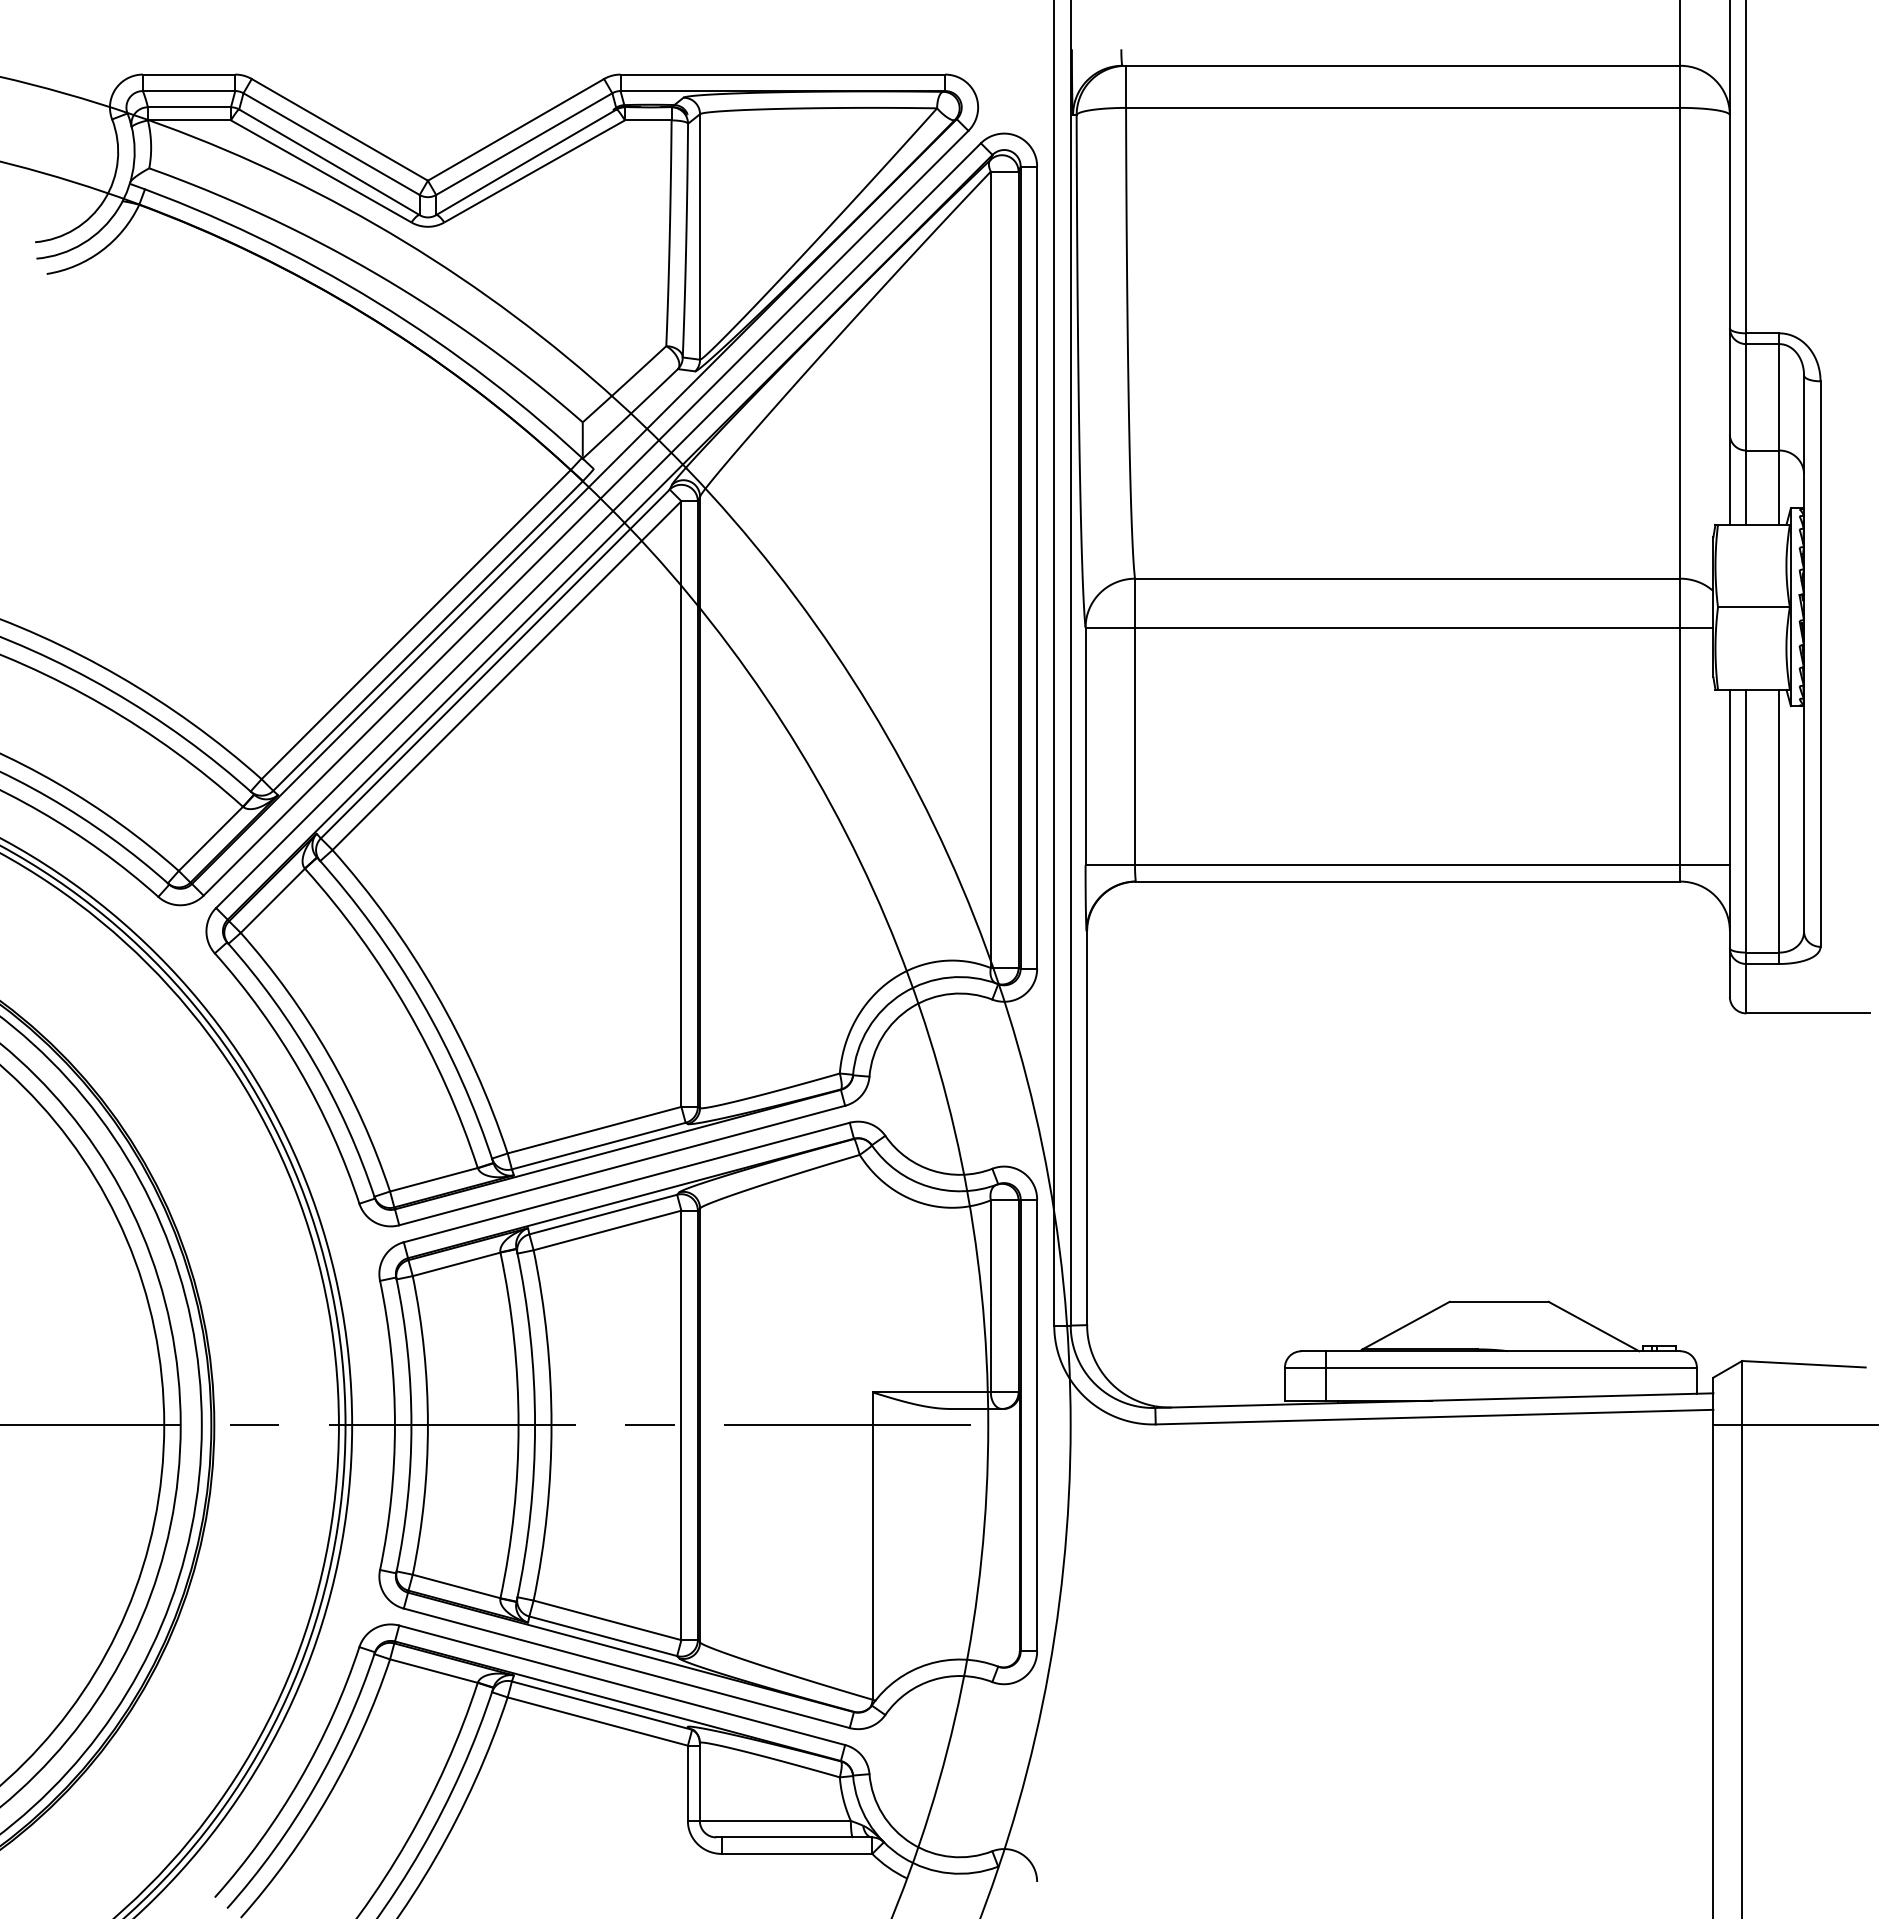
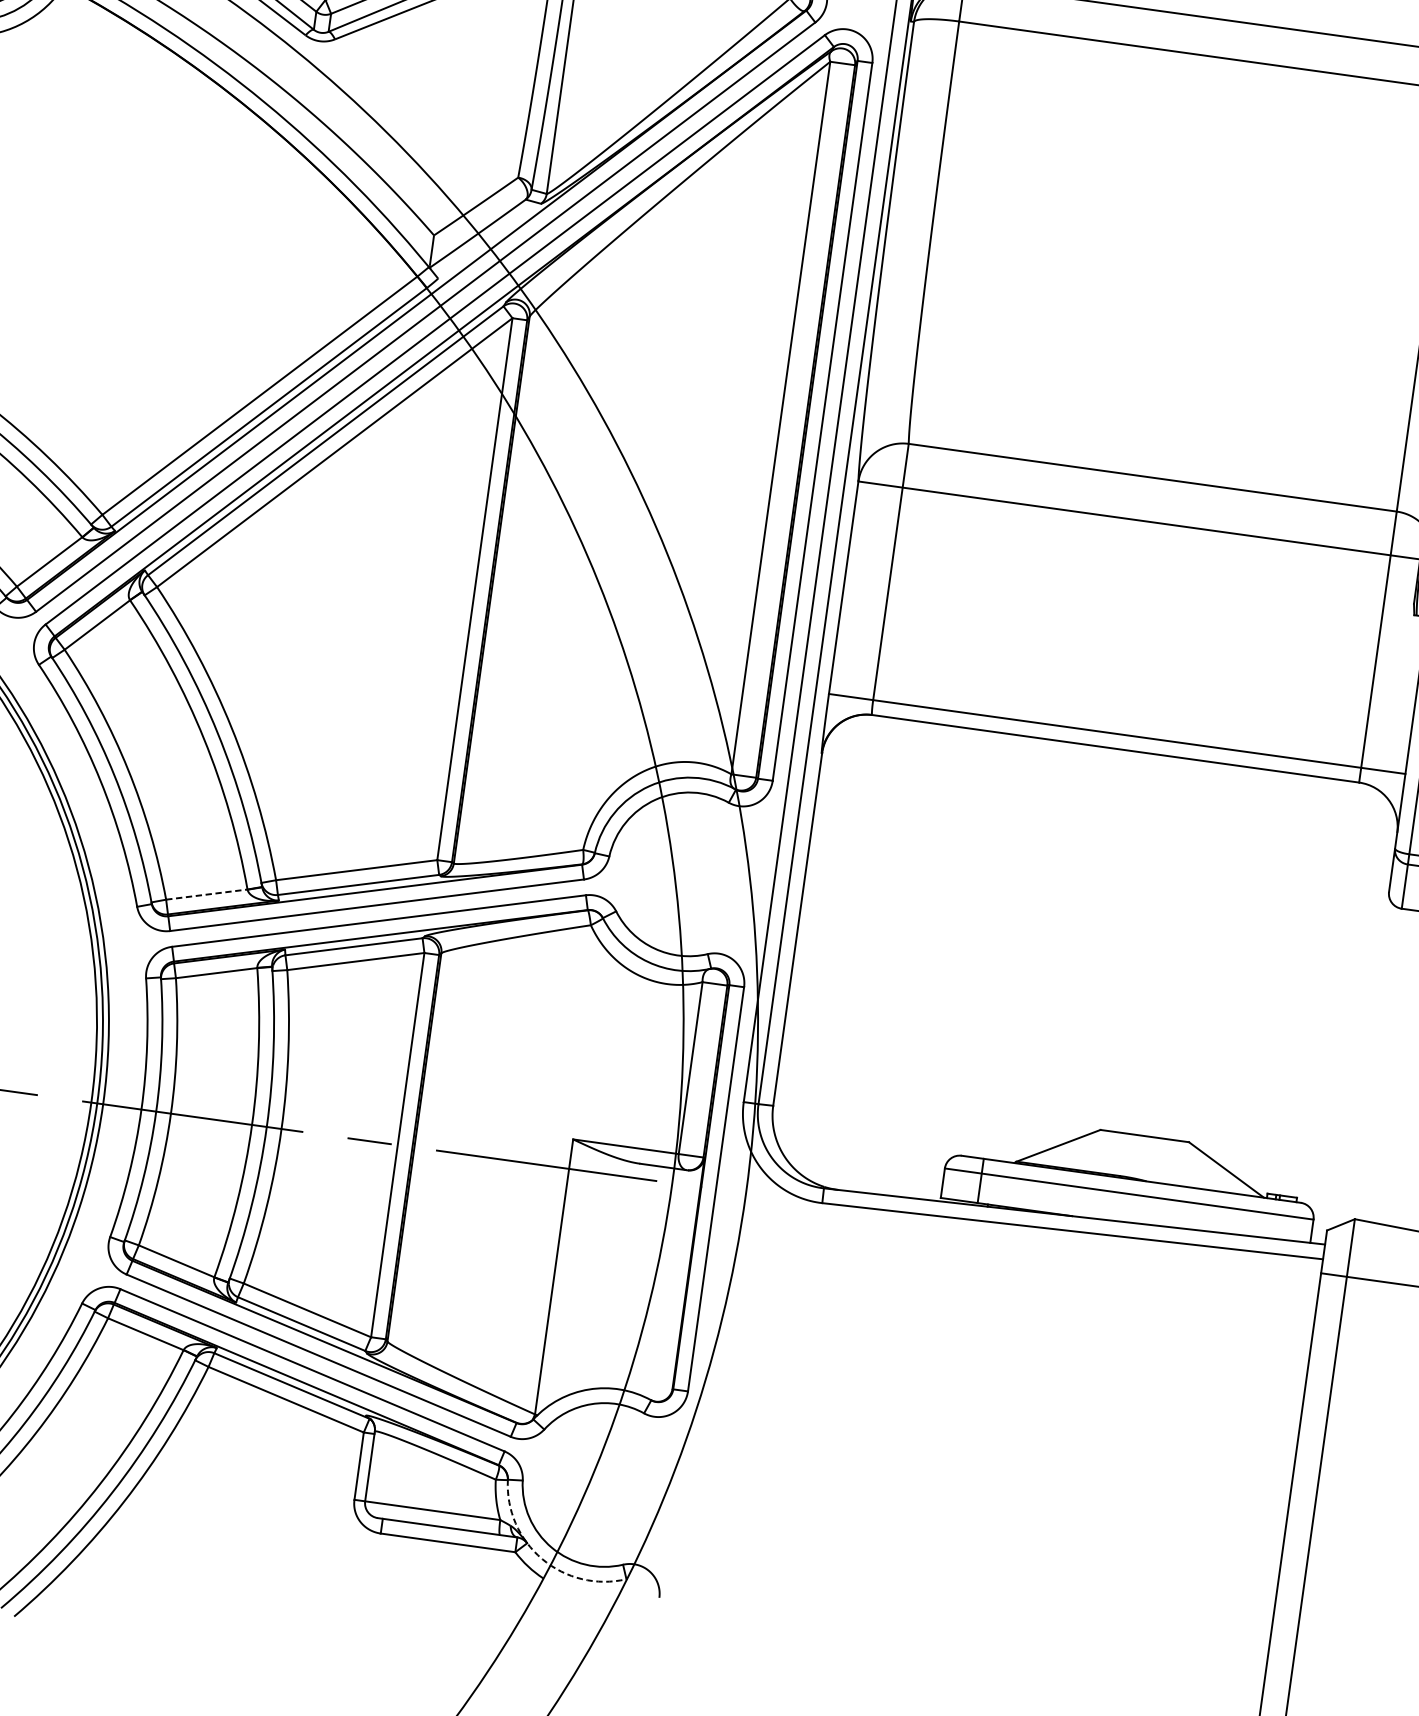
line: (434, 1179) -> (207, 894), solid -> dashed
arc: (902, 1857) -> (541, 1559), solid -> dashed

